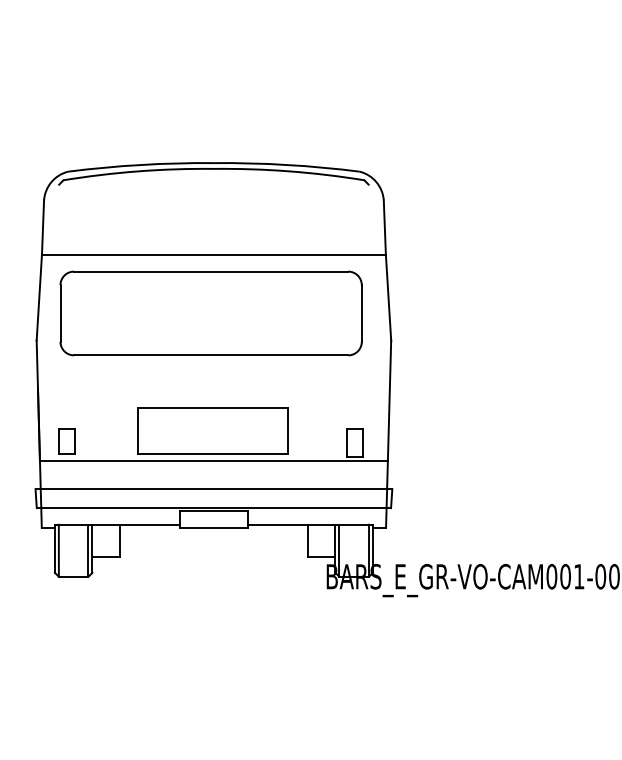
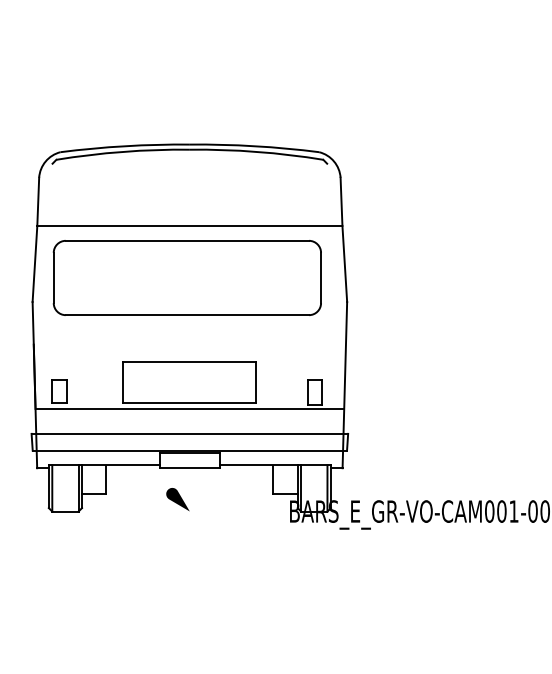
part: (200, 563) -> (177, 499), added

